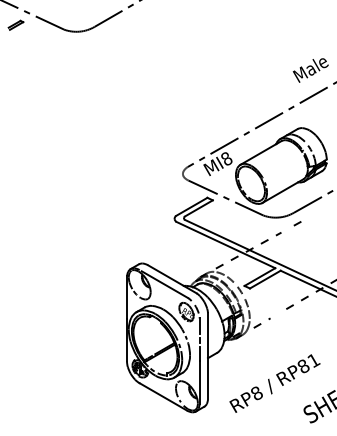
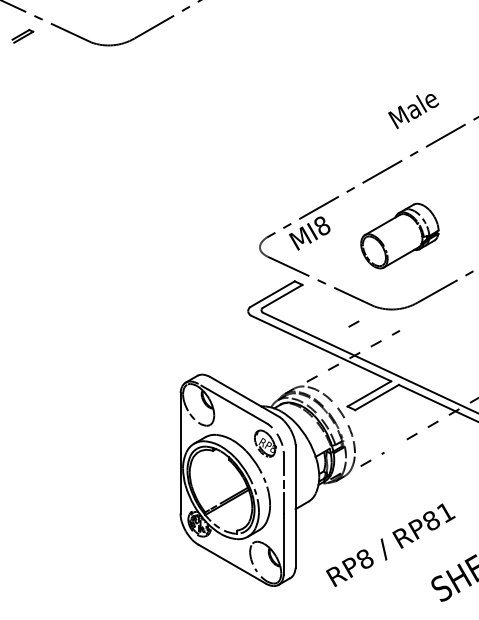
text: (310, 70) -> (413, 111), moved
part: (281, 165) -> (399, 235), size x0.6
line: (297, 223) -> (353, 323), moved

